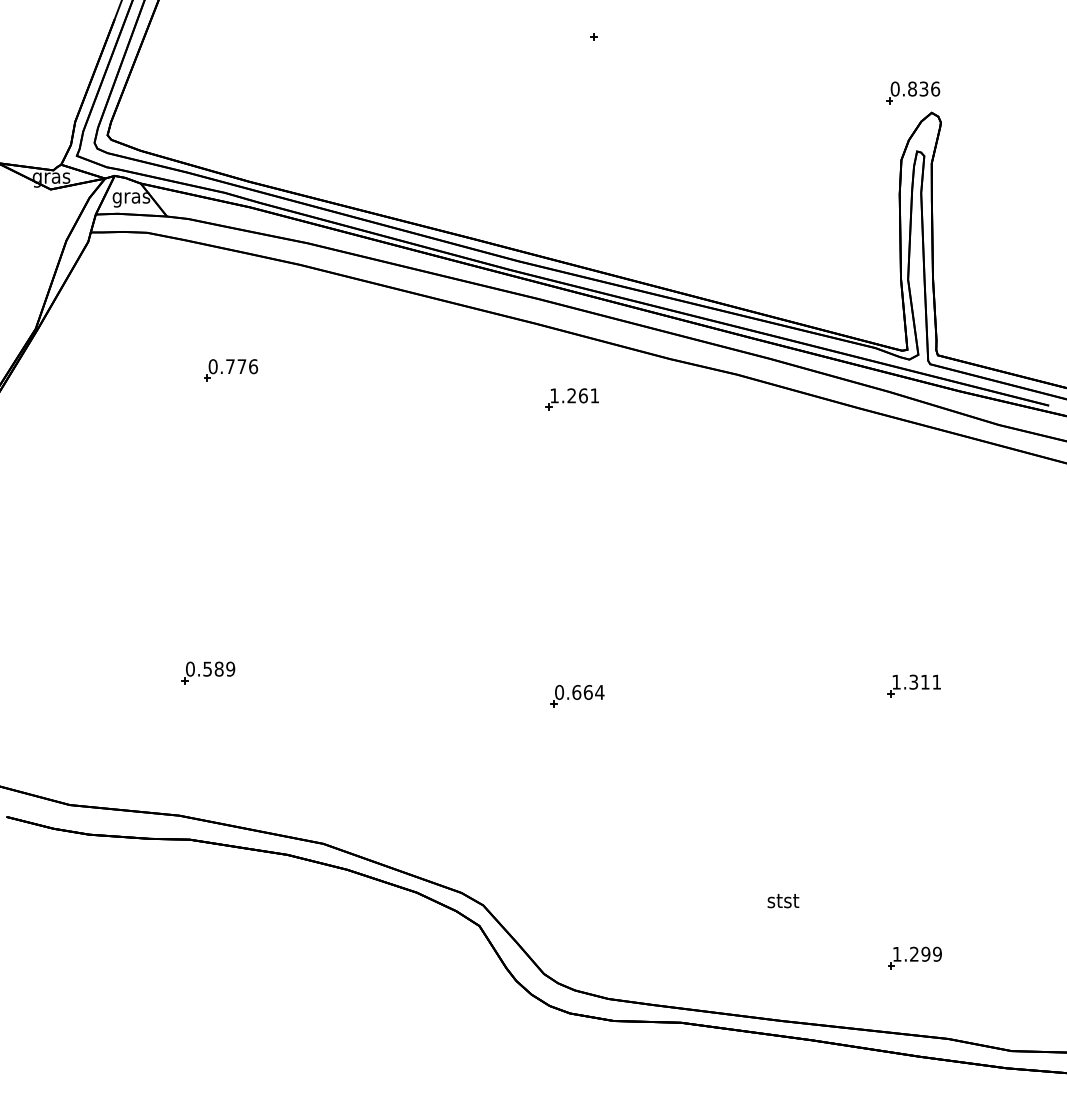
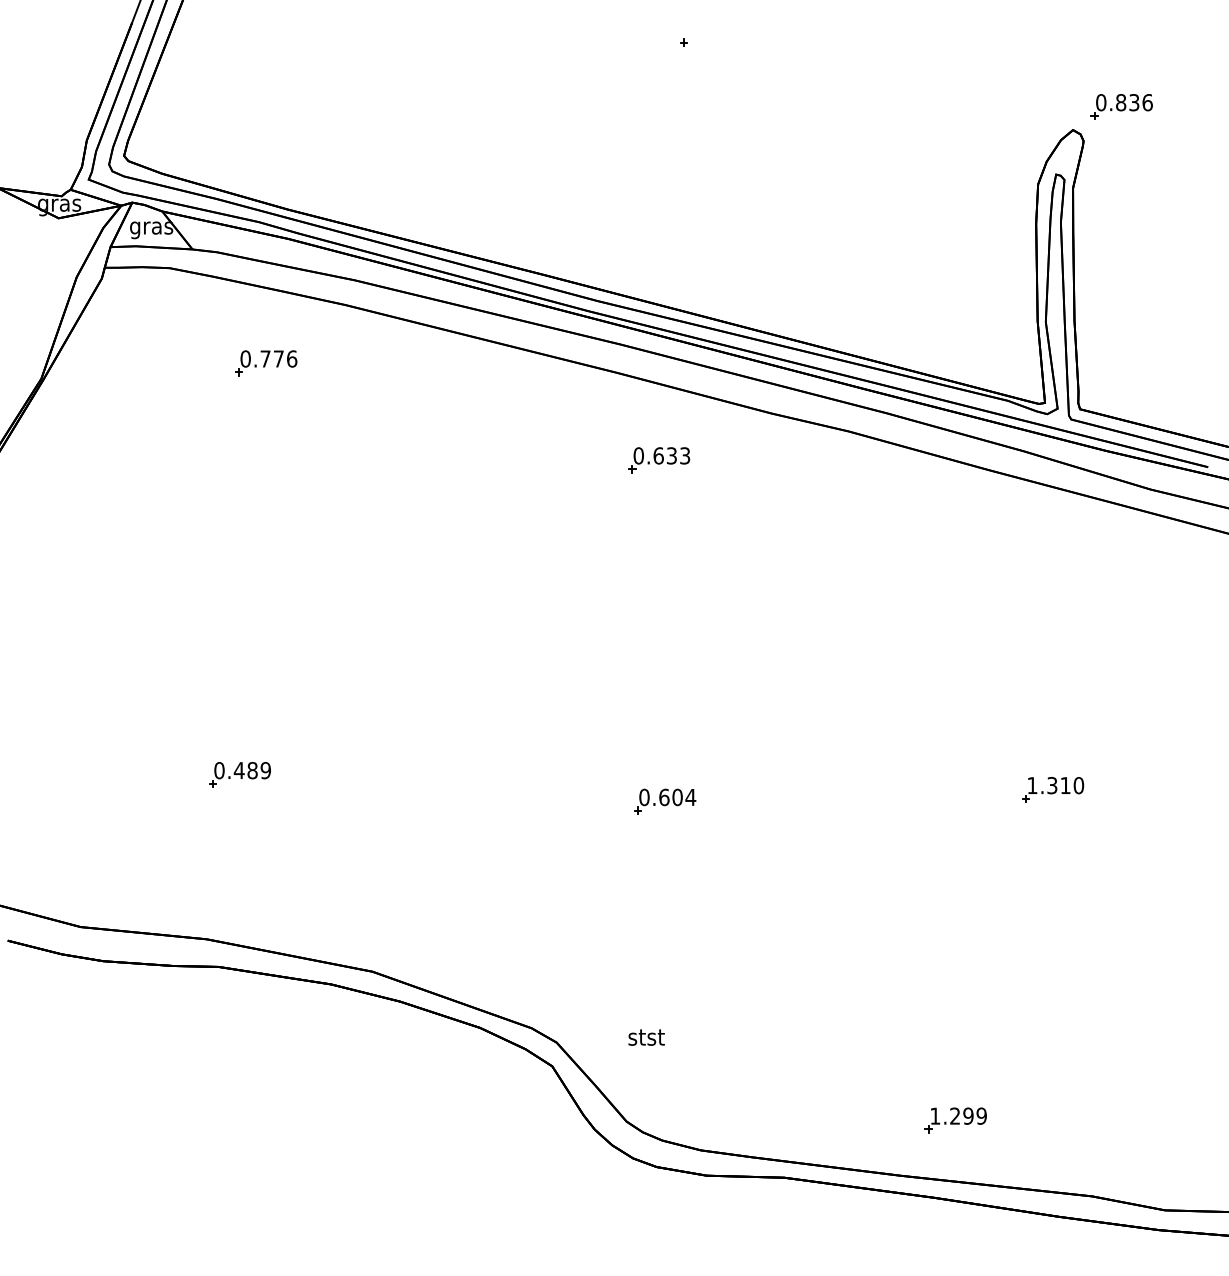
part: (913, 92) -> (1122, 106), moved
part: (231, 370) -> (266, 363), moved
text: (574, 395) -> (661, 455), 1.261 -> 0.633
text: (207, 668) -> (239, 769), 0.589 -> 0.489
text: (936, 681) -> (1078, 784), 1.311 -> 1.310
text: (588, 692) -> (677, 797), 0.664 -> 0.604
text: (783, 901) -> (646, 1038), moved
part: (914, 957) -> (955, 1119), moved

